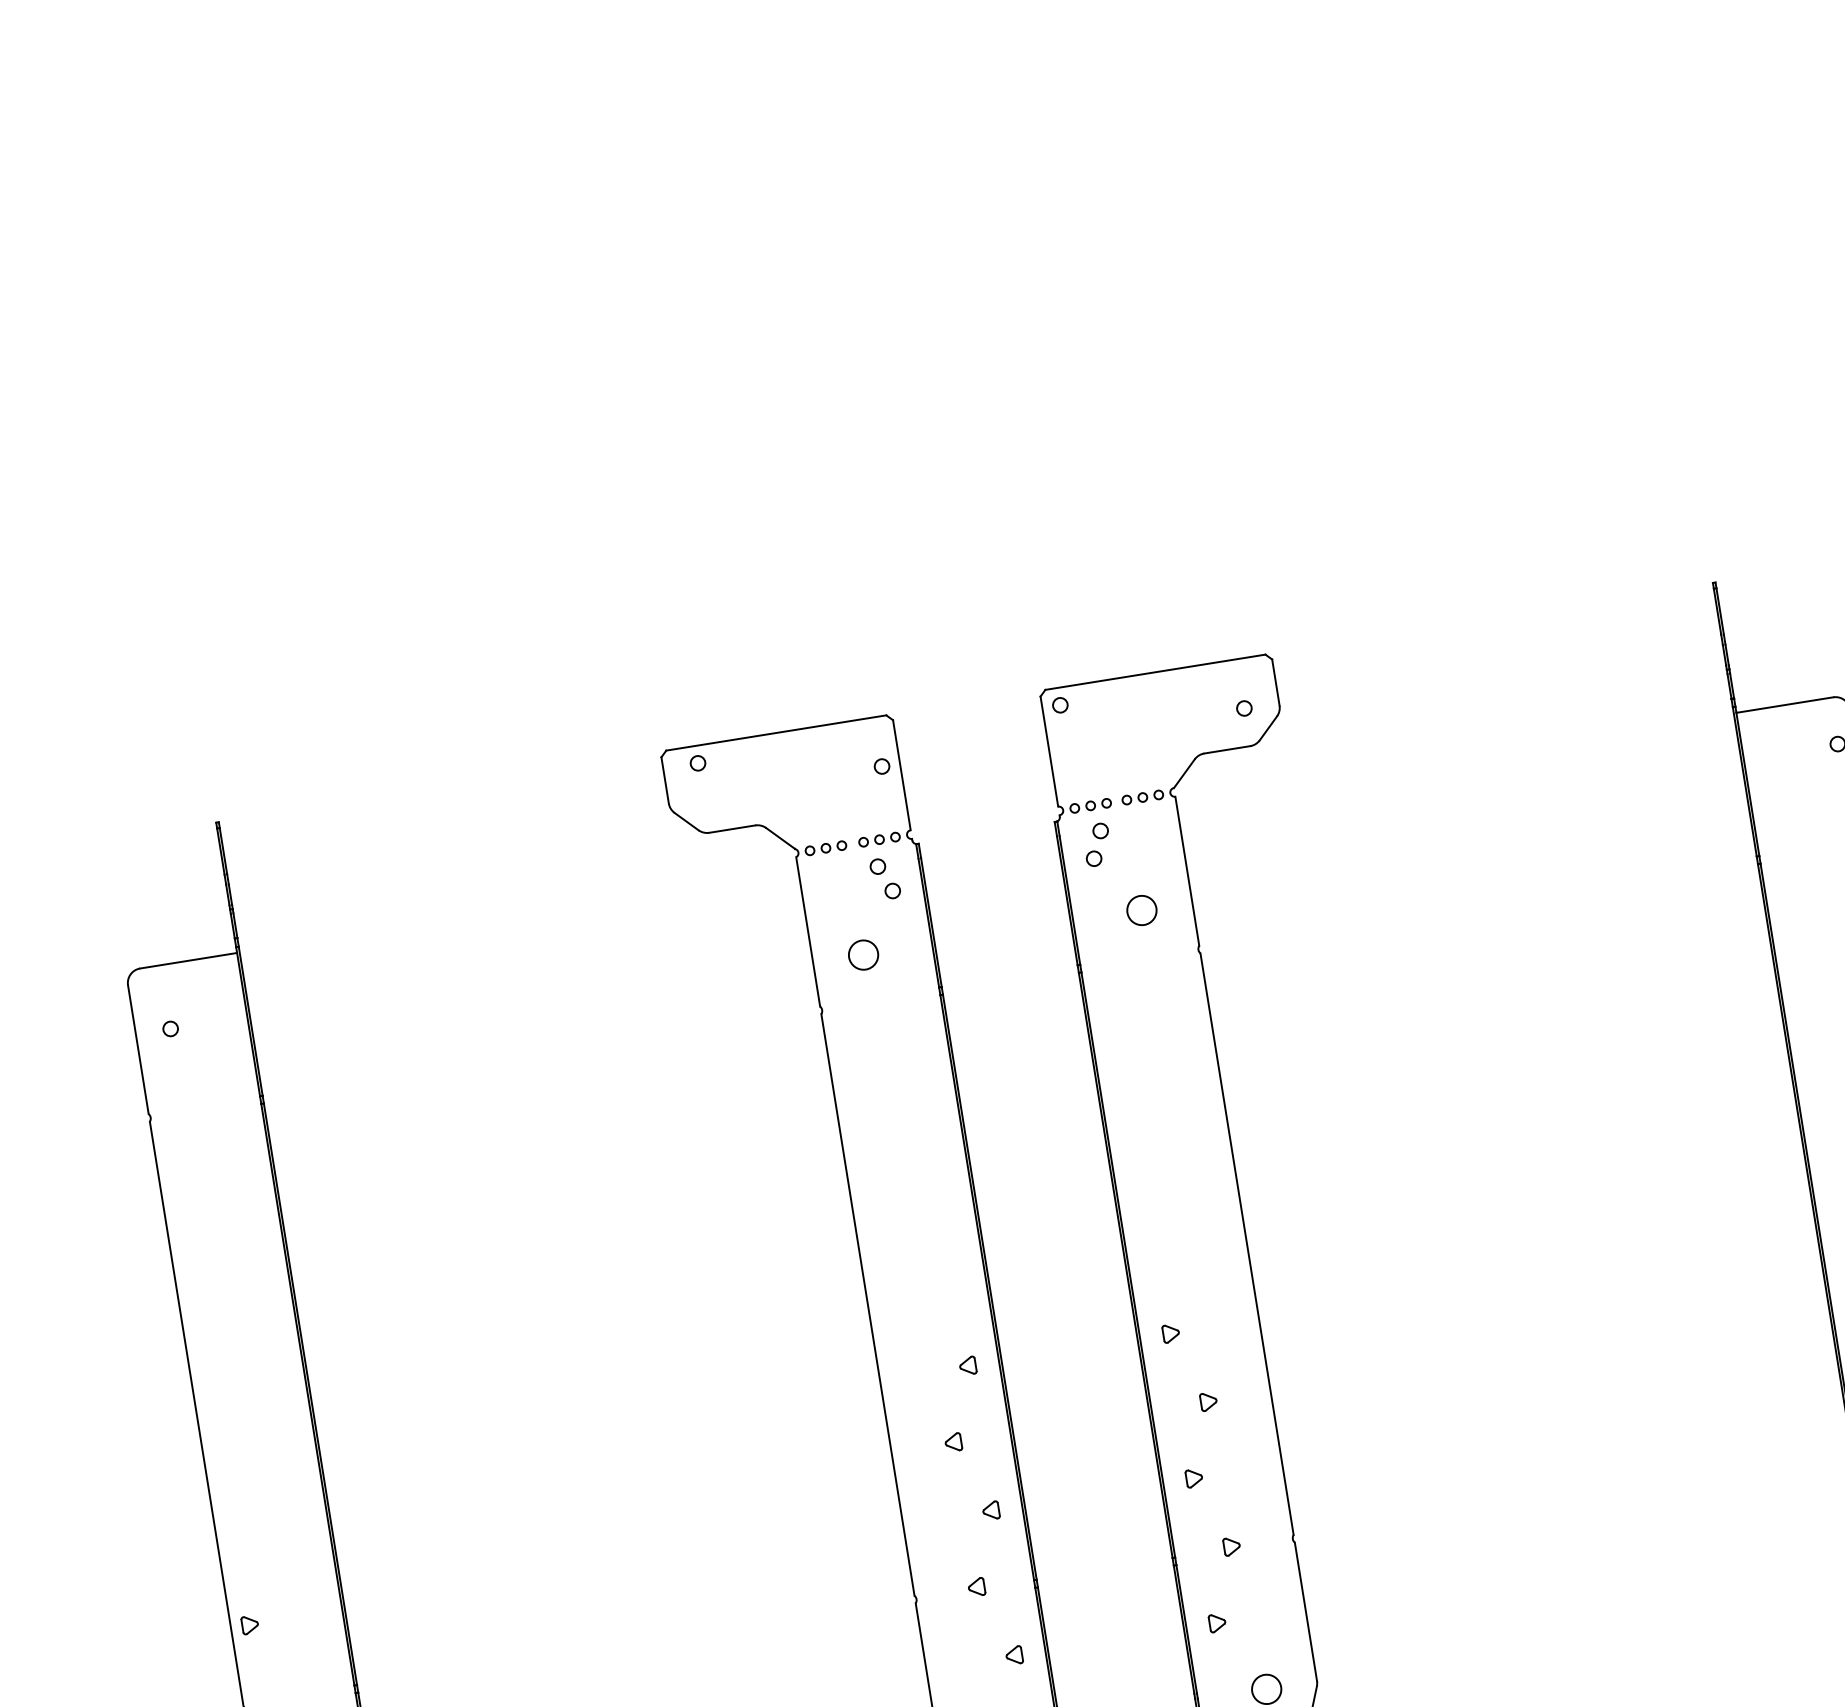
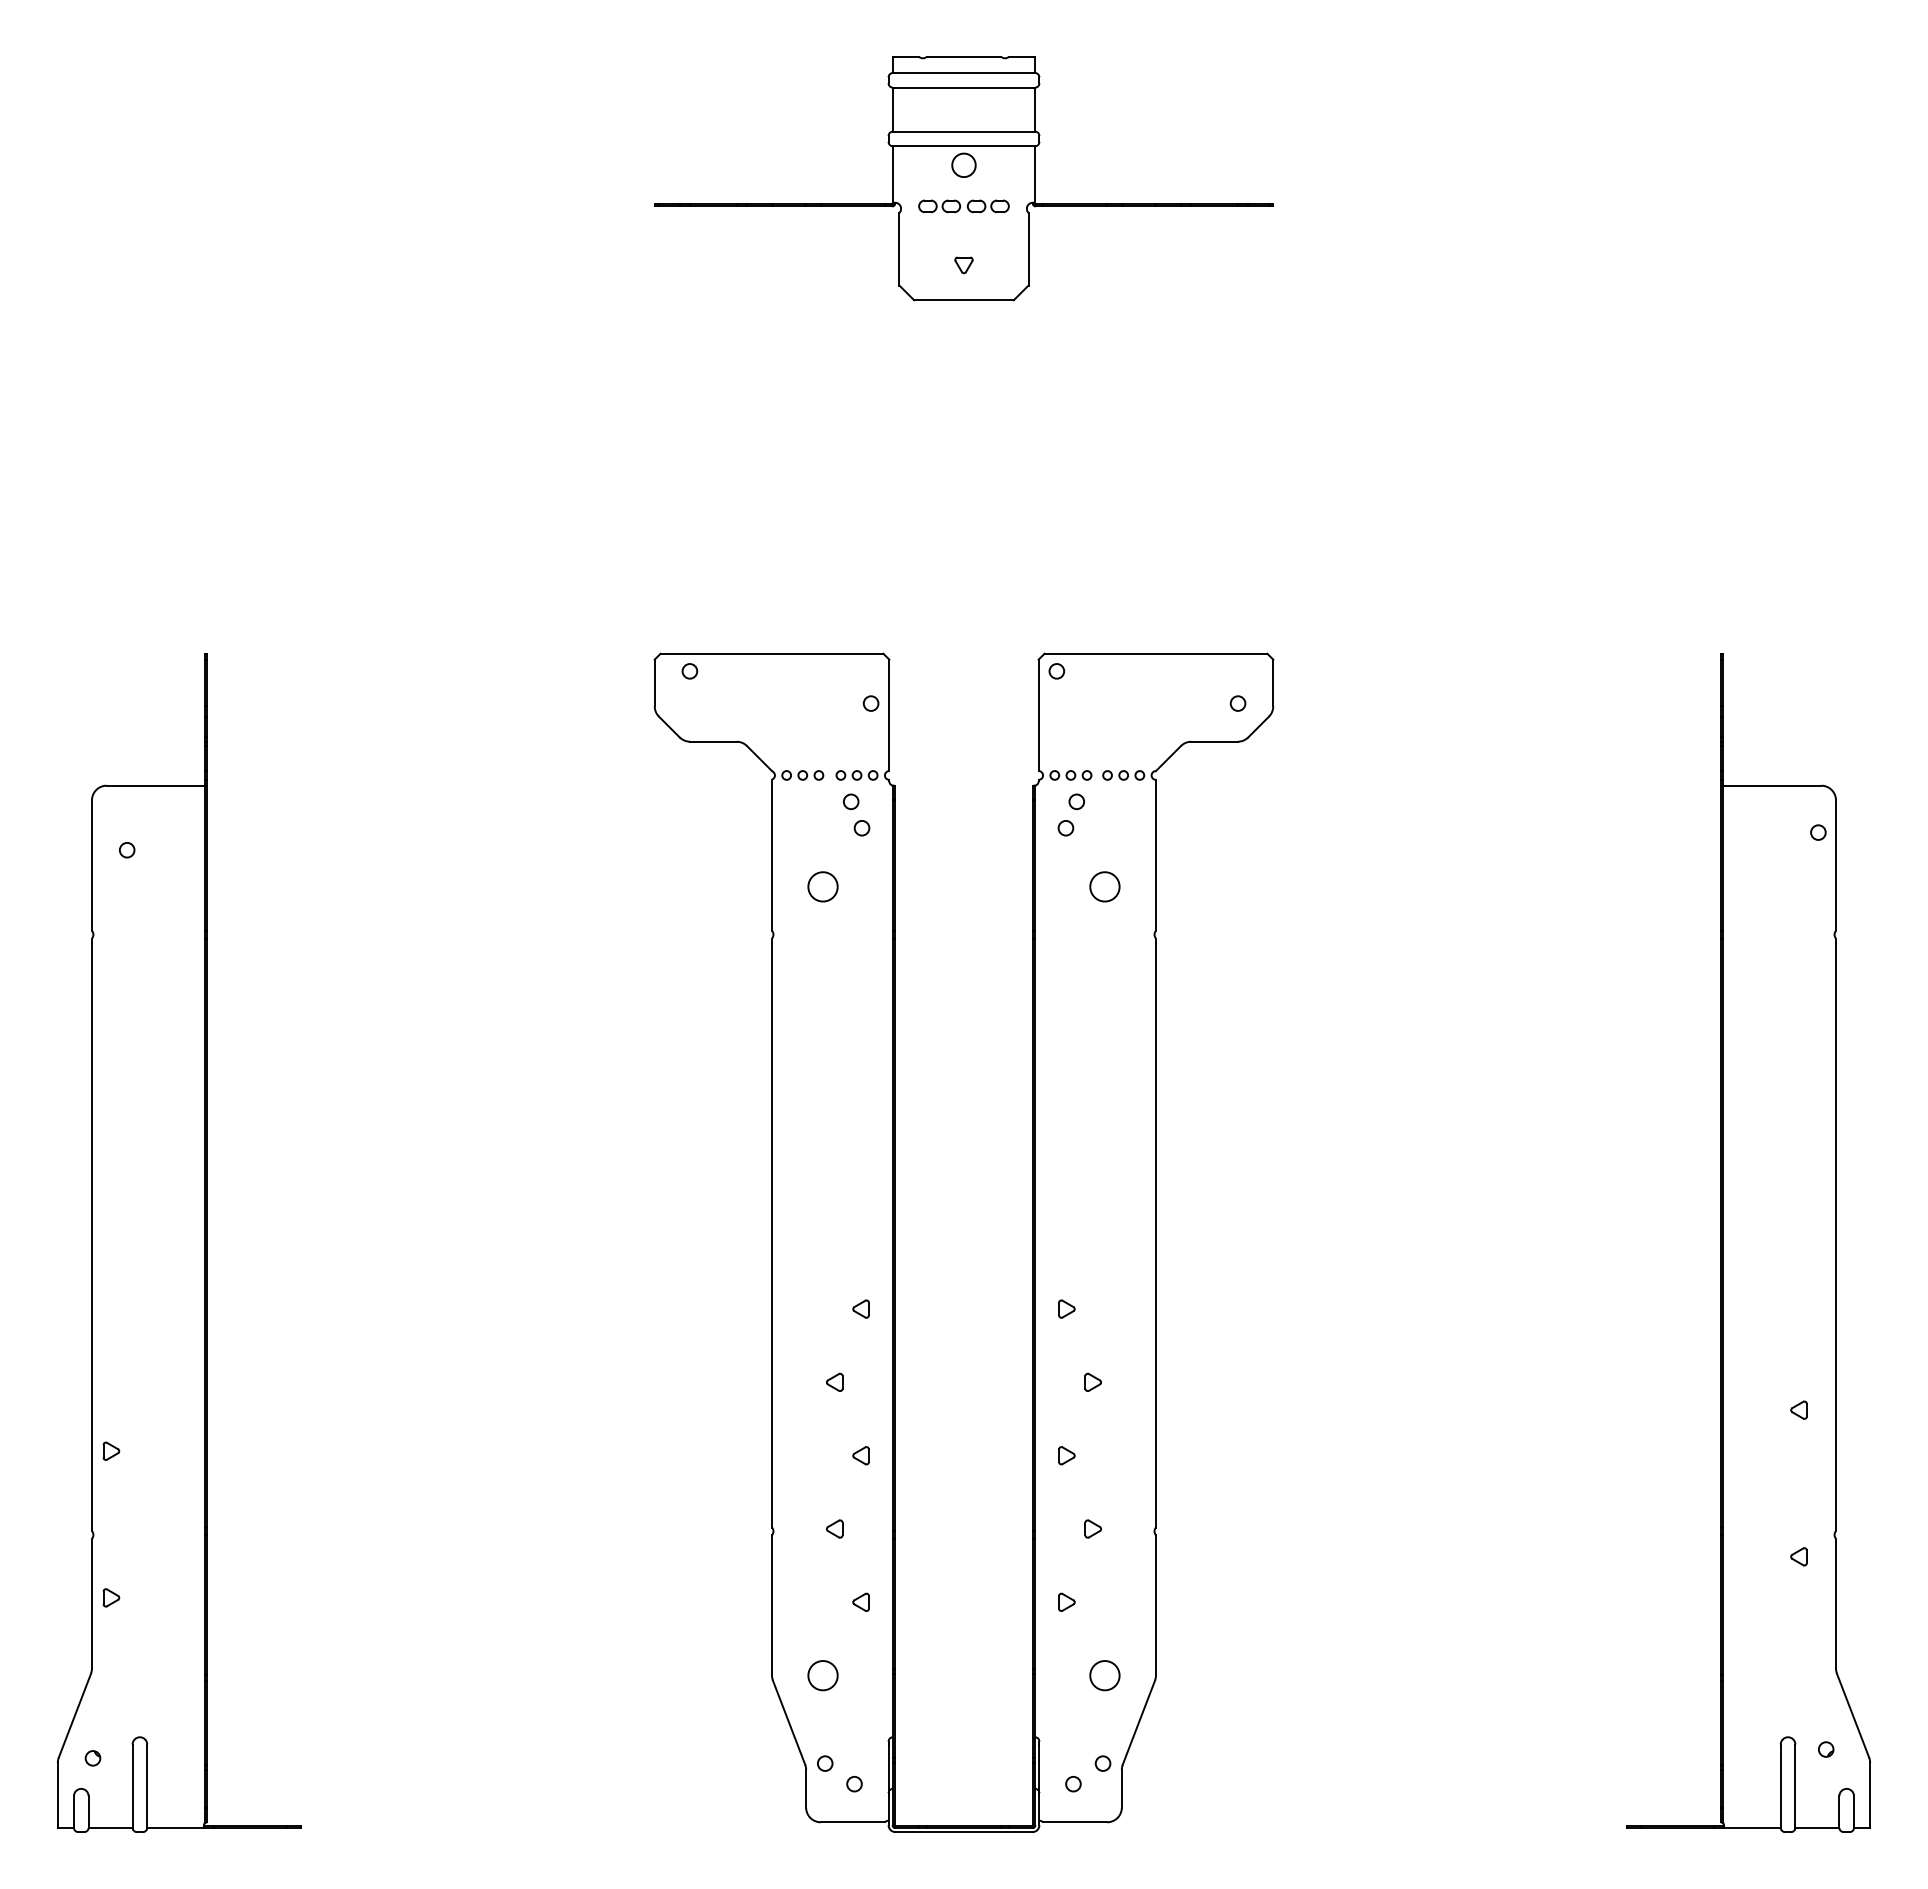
part: (890, 233) -> (963, 178), added

